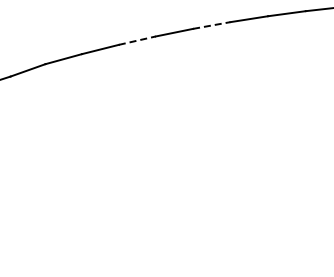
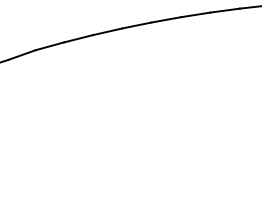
line: (212, 25) -> (166, 19), dashed -> solid
line: (137, 40) -> (107, 31), dashed -> solid

